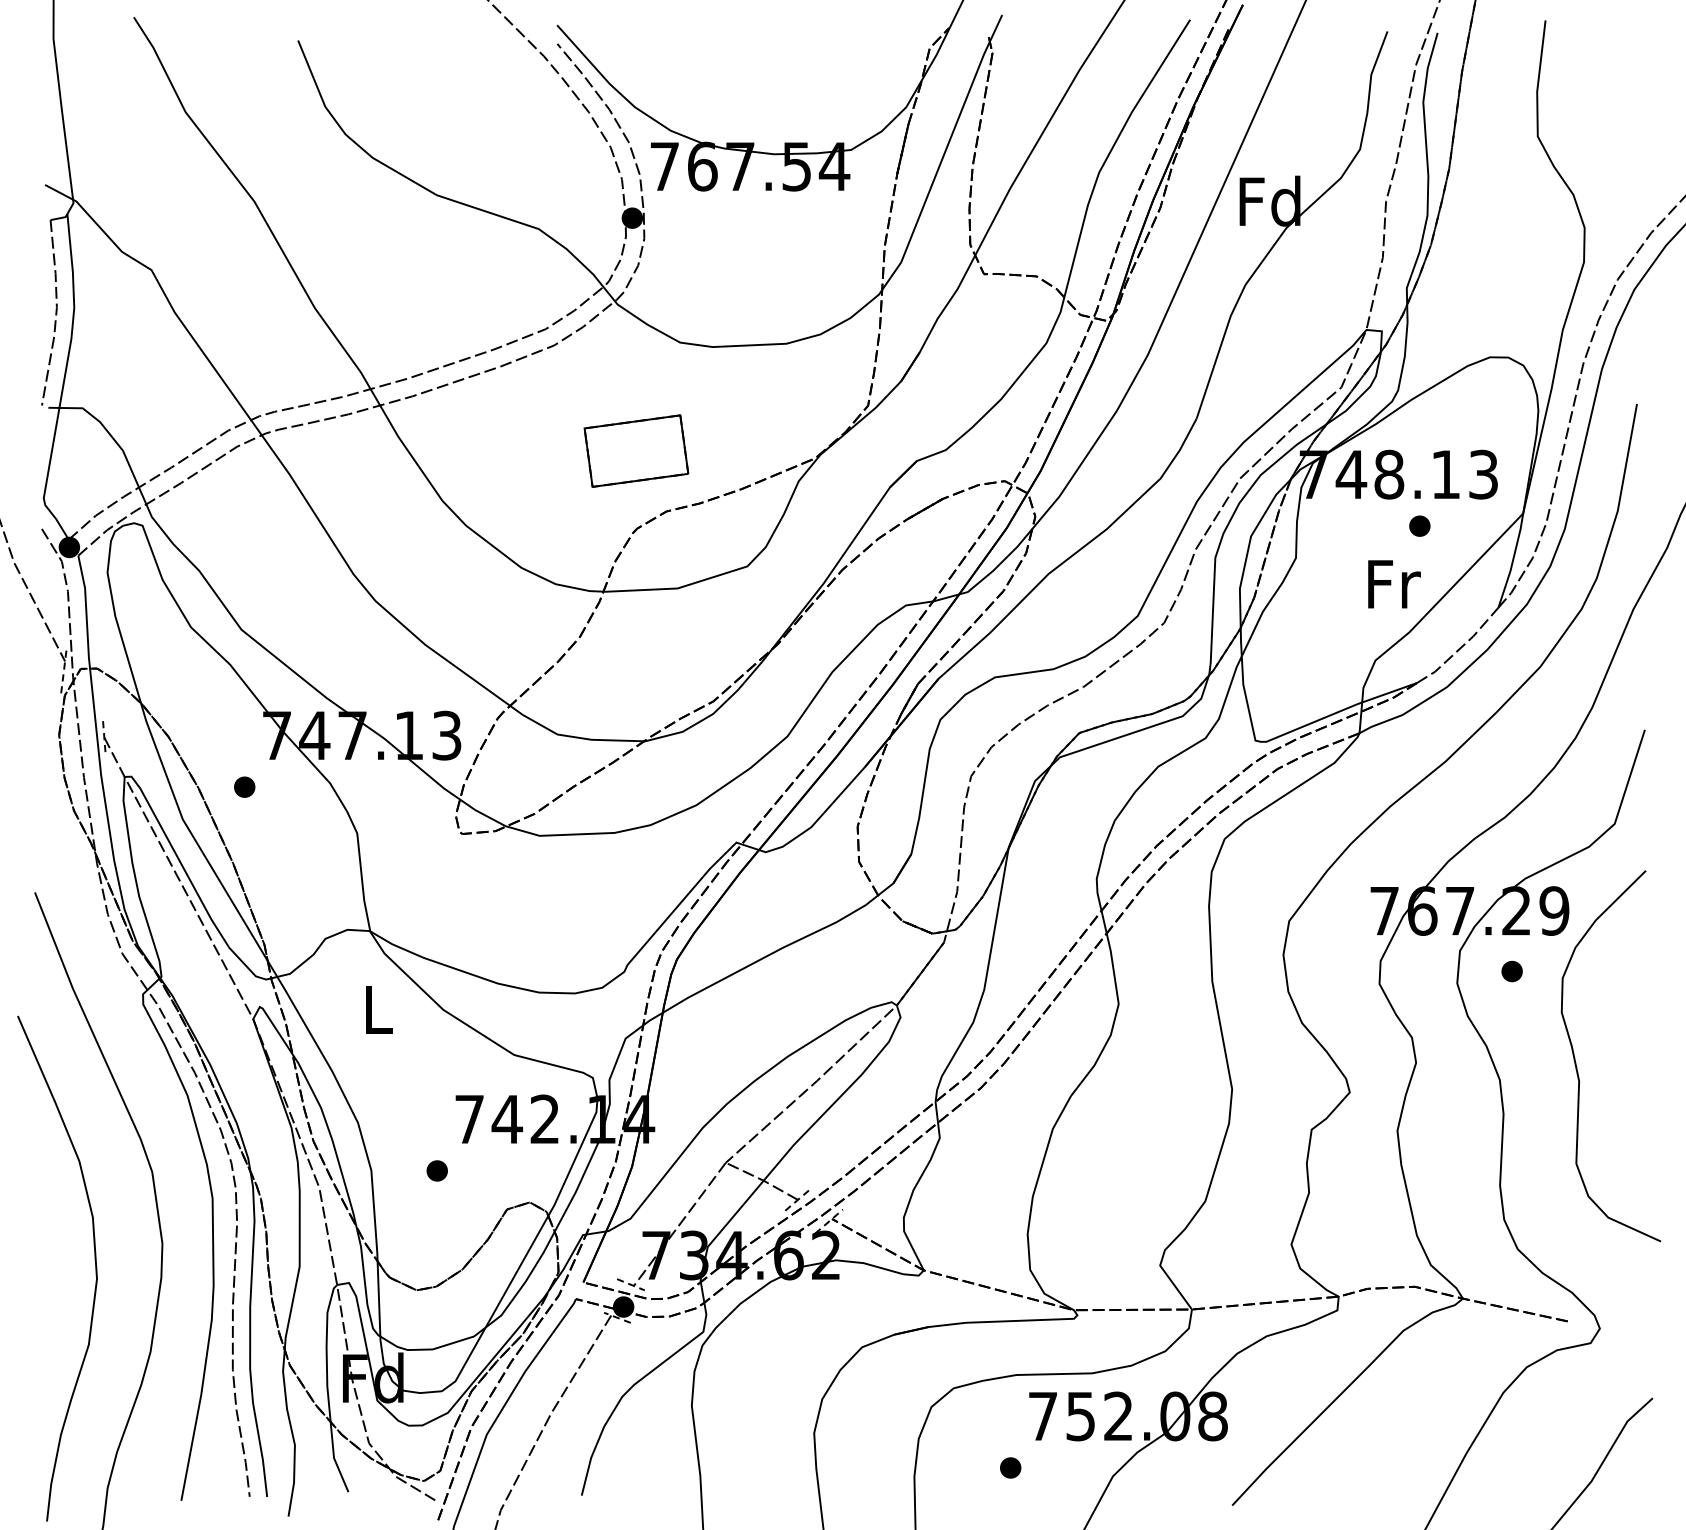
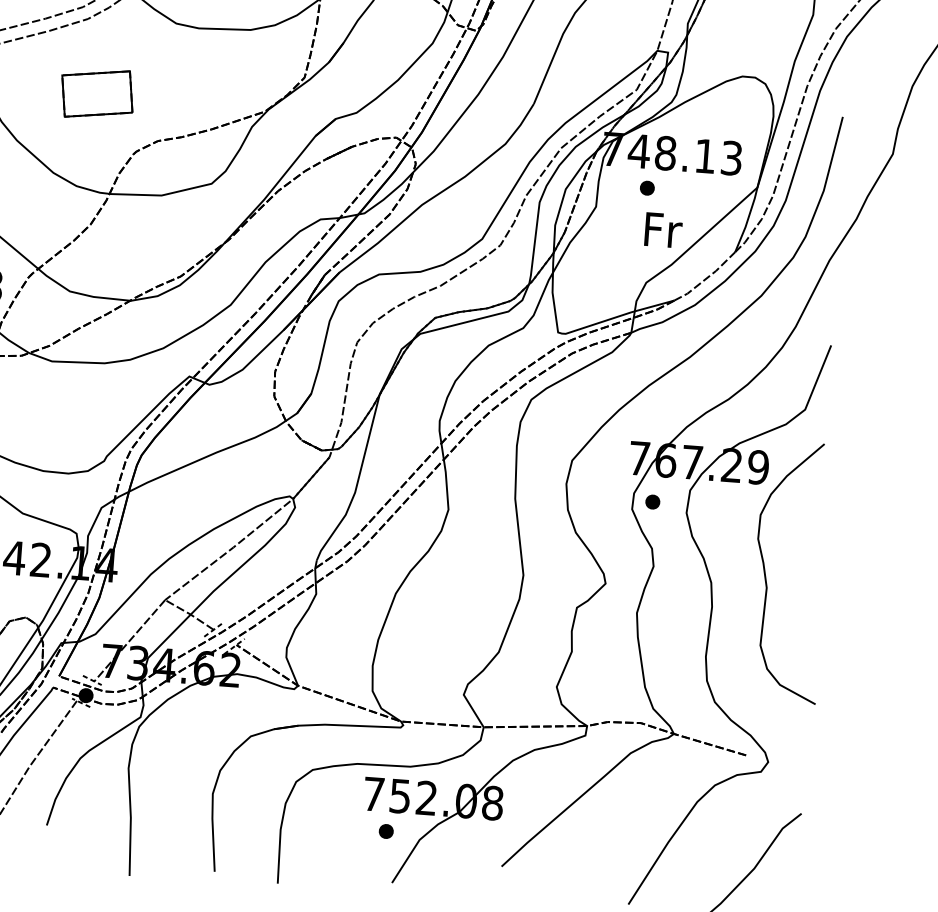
part: (636, 450) -> (97, 93), moved
part: (1419, 525) -> (647, 187), moved
part: (1511, 971) -> (652, 502), moved
part: (1010, 1467) -> (386, 831), moved

